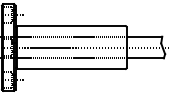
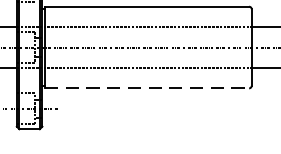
line: (71, 69) -> (147, 88), solid -> dashed

